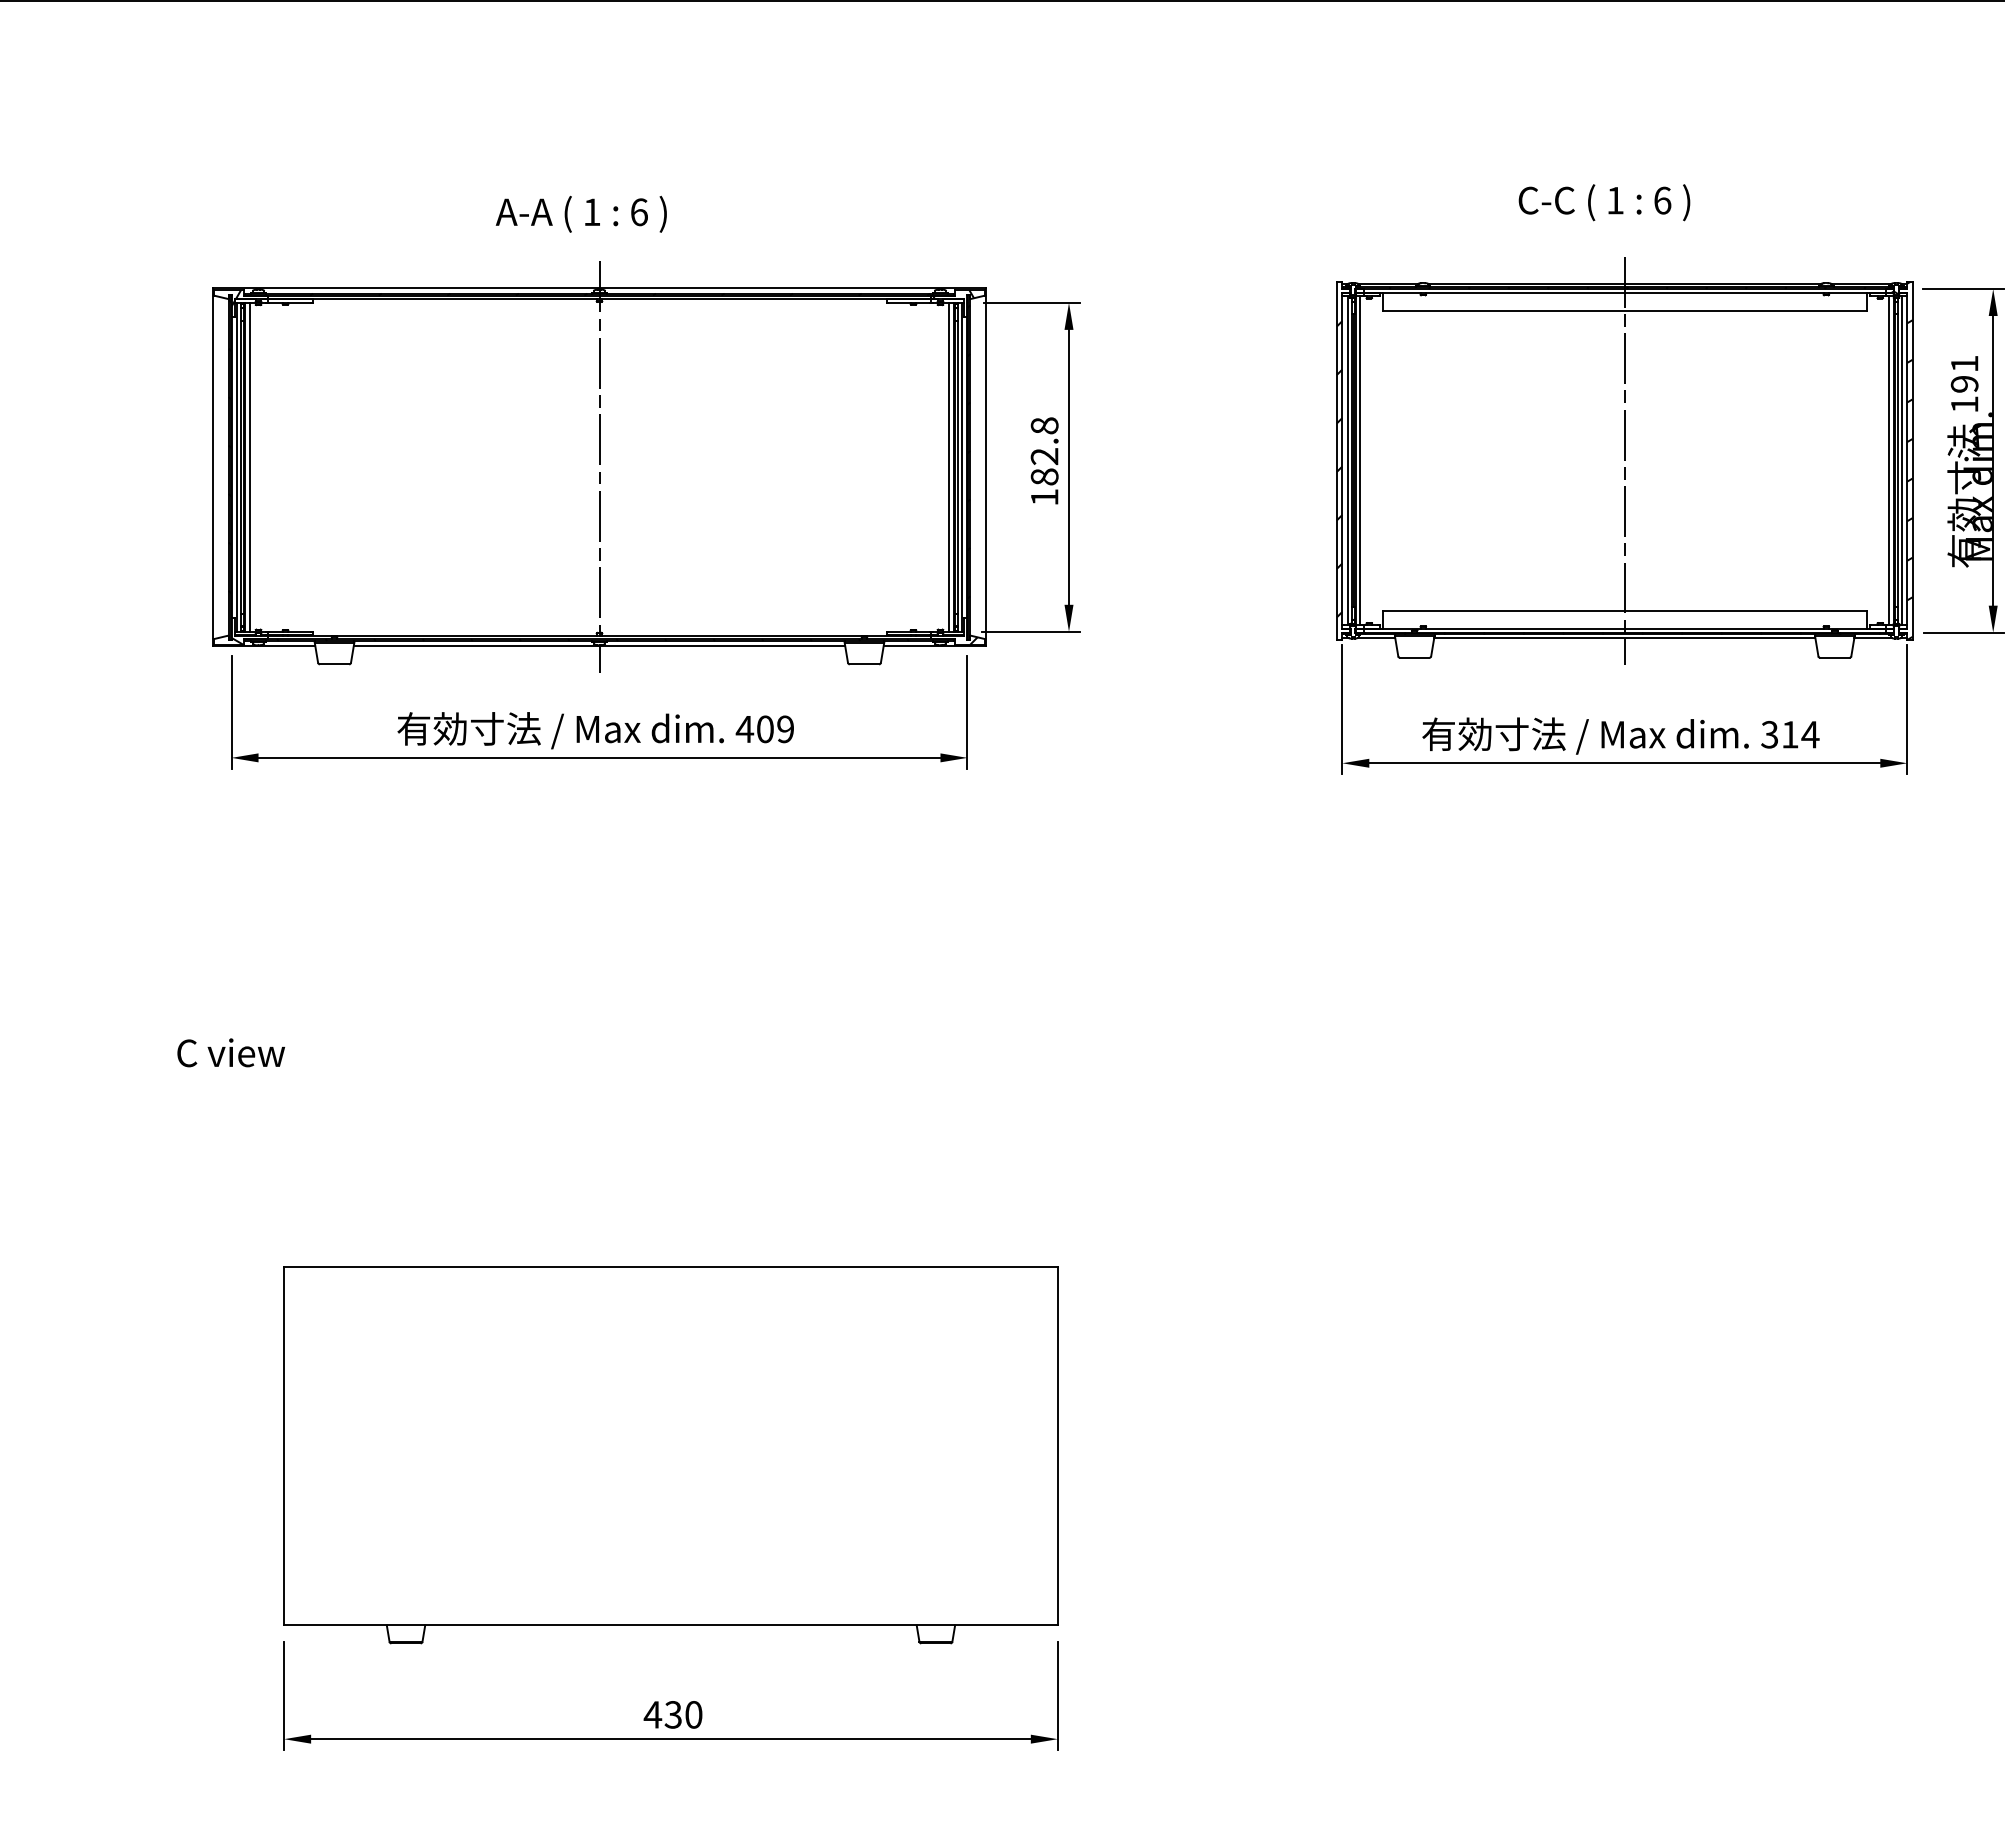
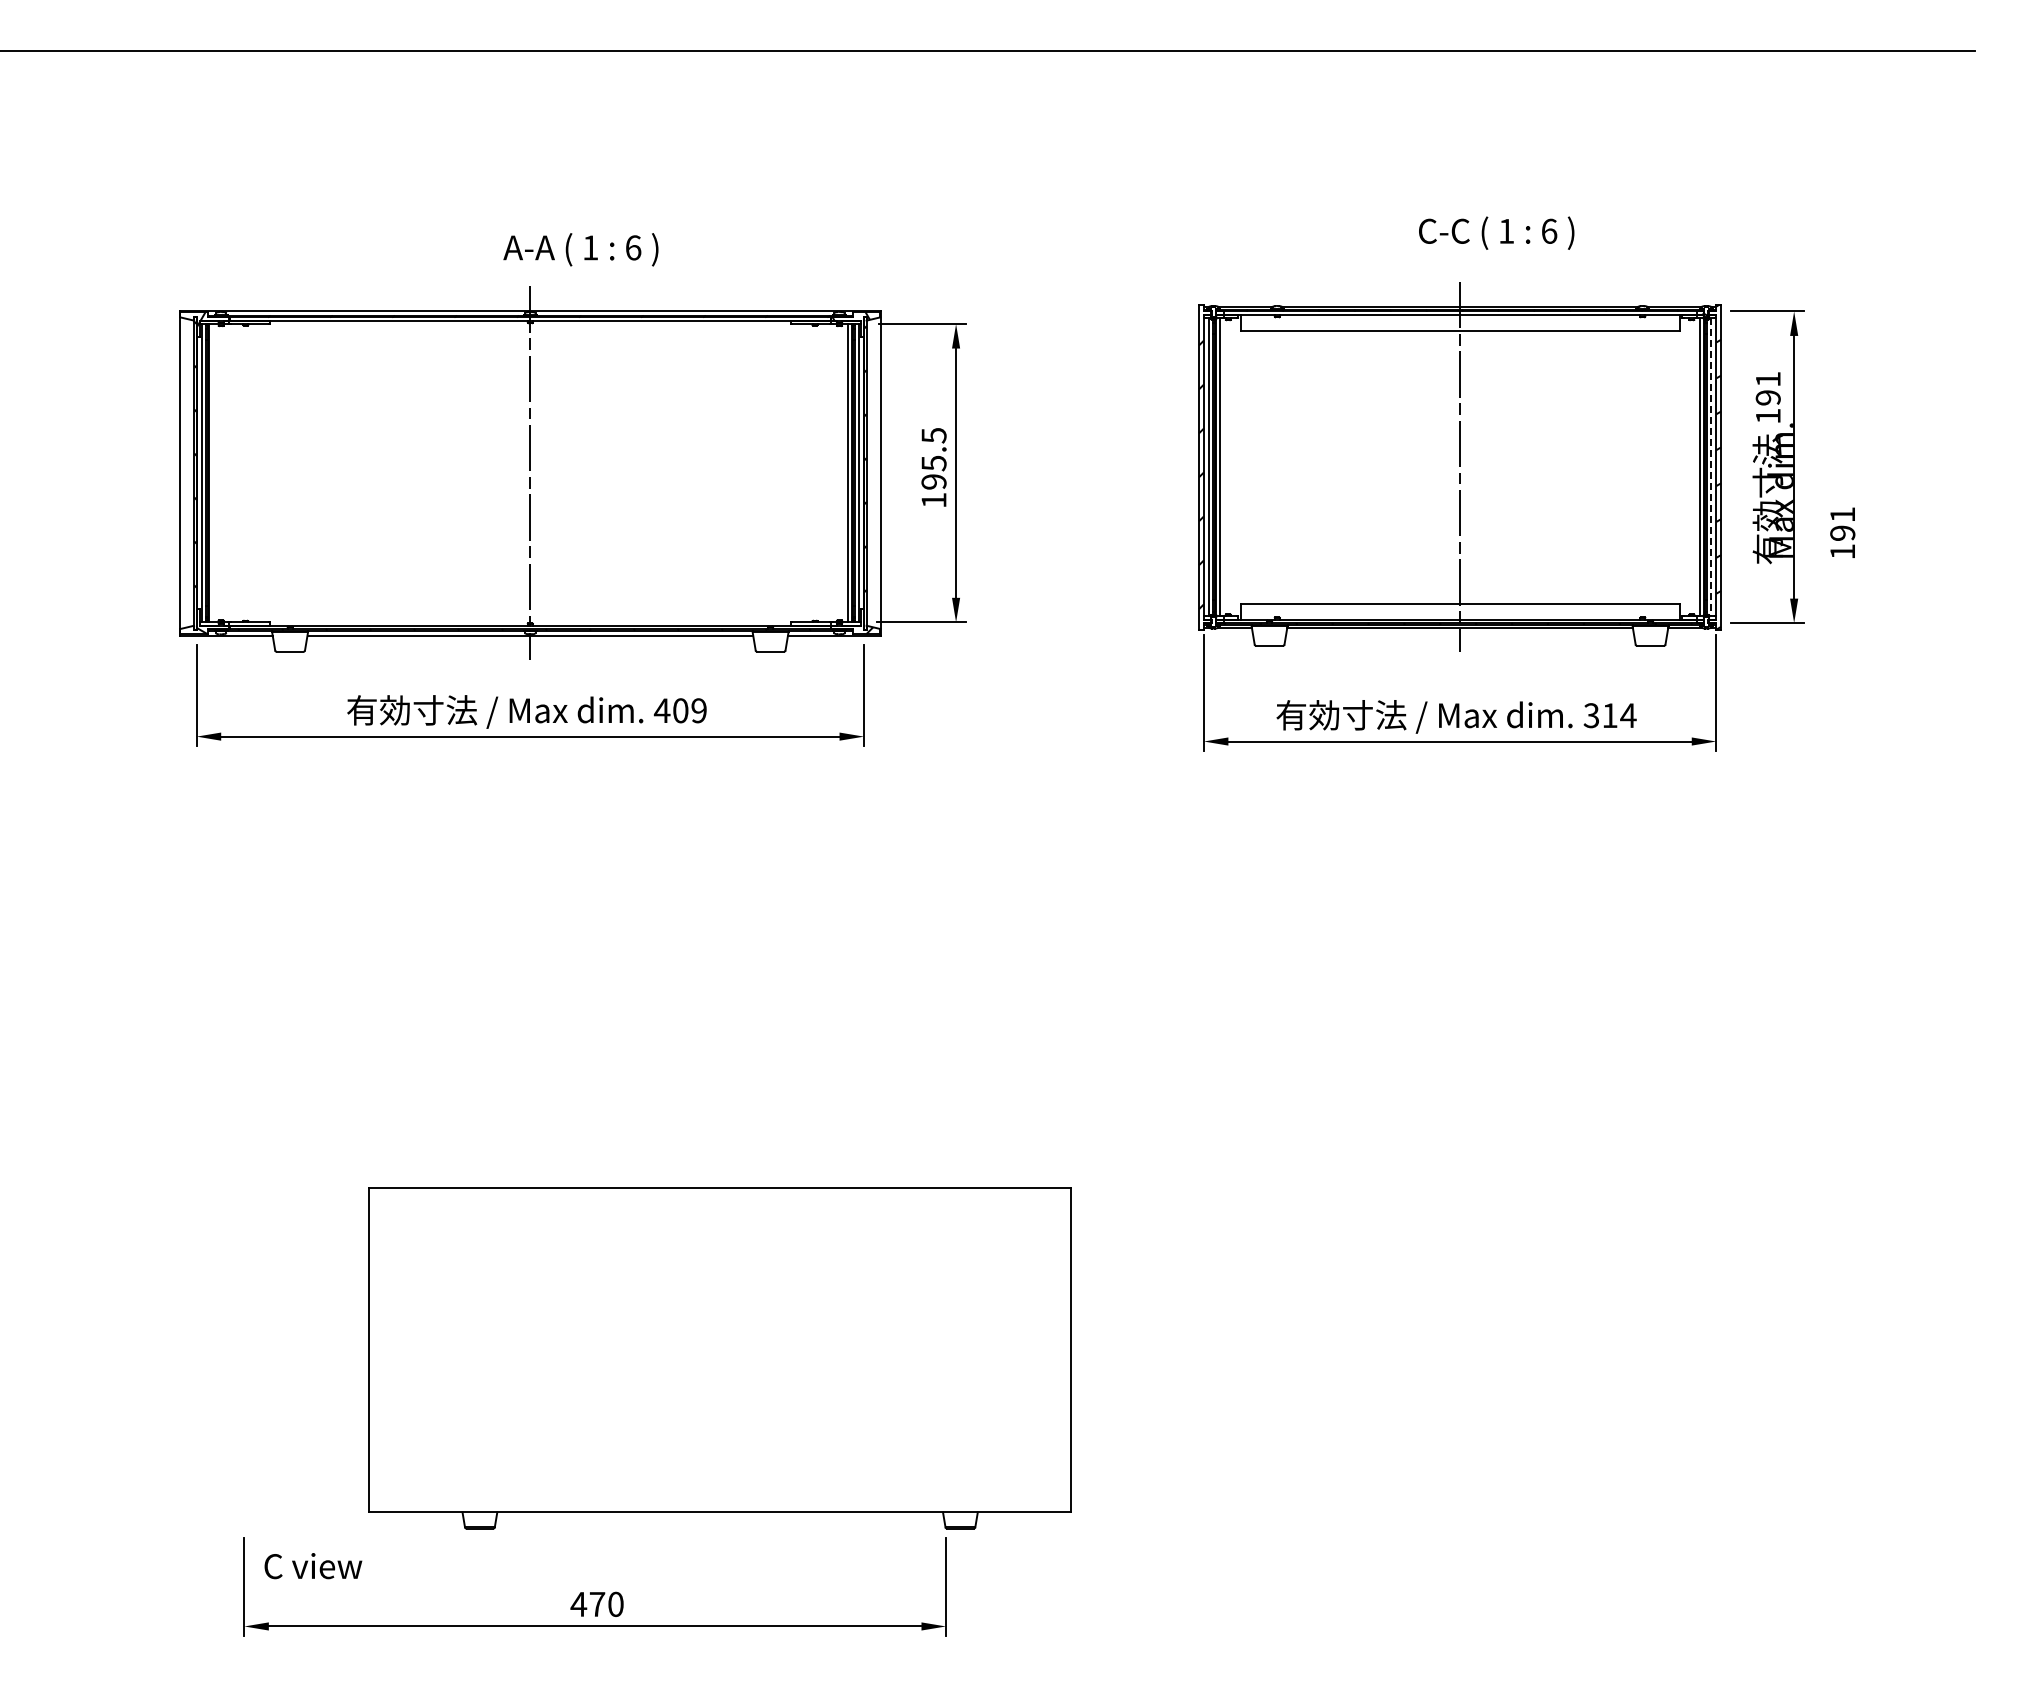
text: (1604, 201) -> (1496, 232), moved
text: (580, 214) -> (580, 249), moved
text: (1044, 451) -> (933, 458), 182.8 -> 195.5
line: (1902, 461) -> (1711, 467), solid -> dashed
line: (250, 467) -> (213, 473), removed
text: (231, 1053) -> (313, 1566), moved
part: (670, 1455) -> (719, 1358), moved
text: (673, 1713) -> (597, 1603), 430 -> 470

